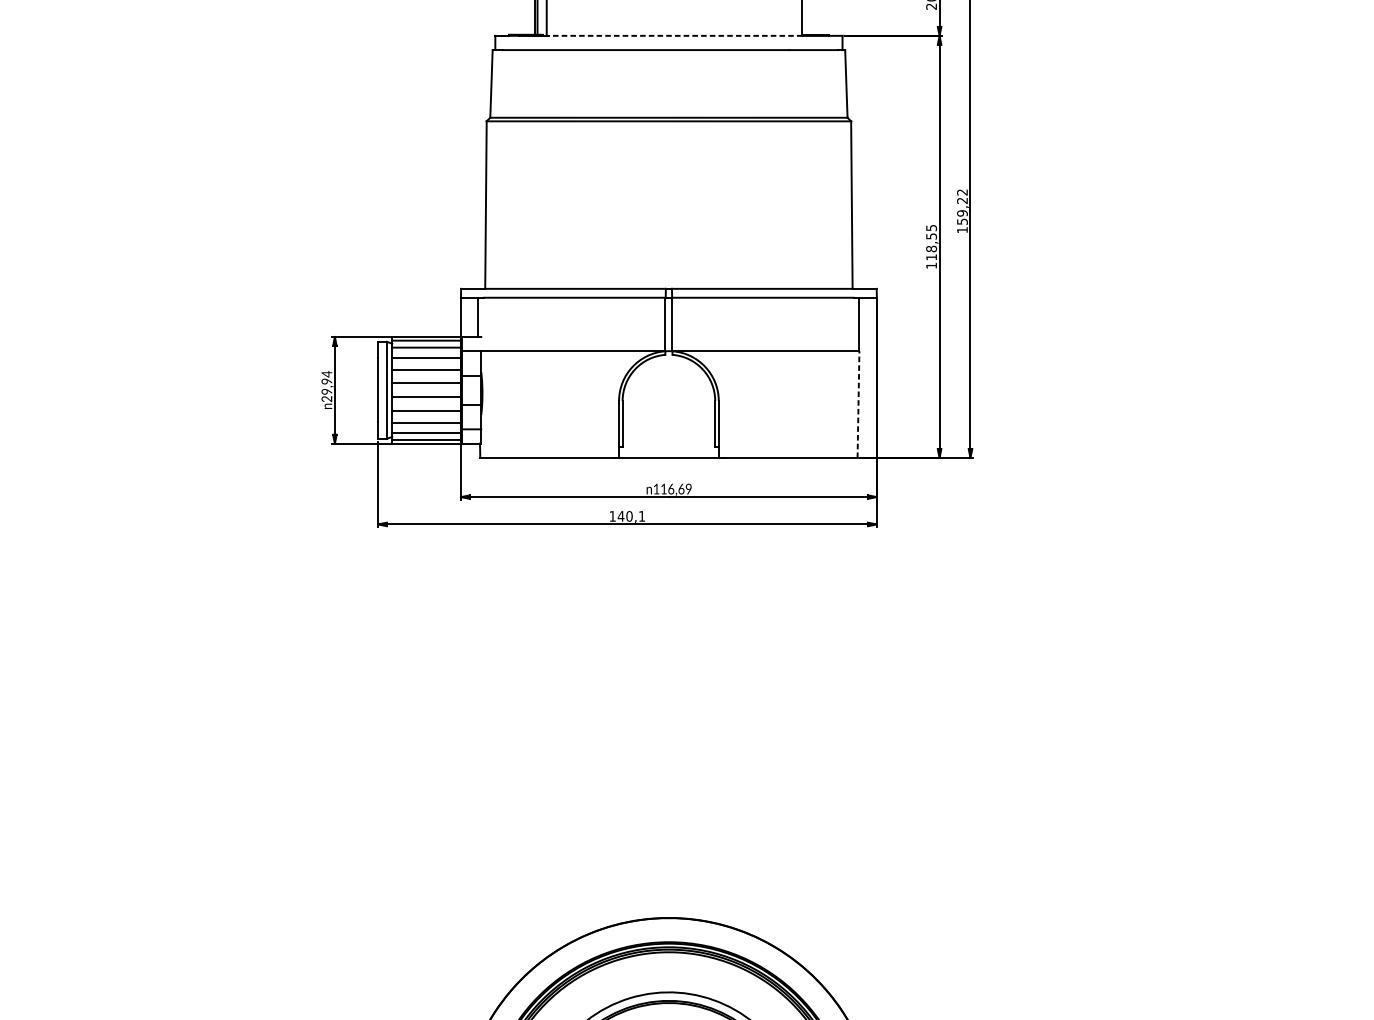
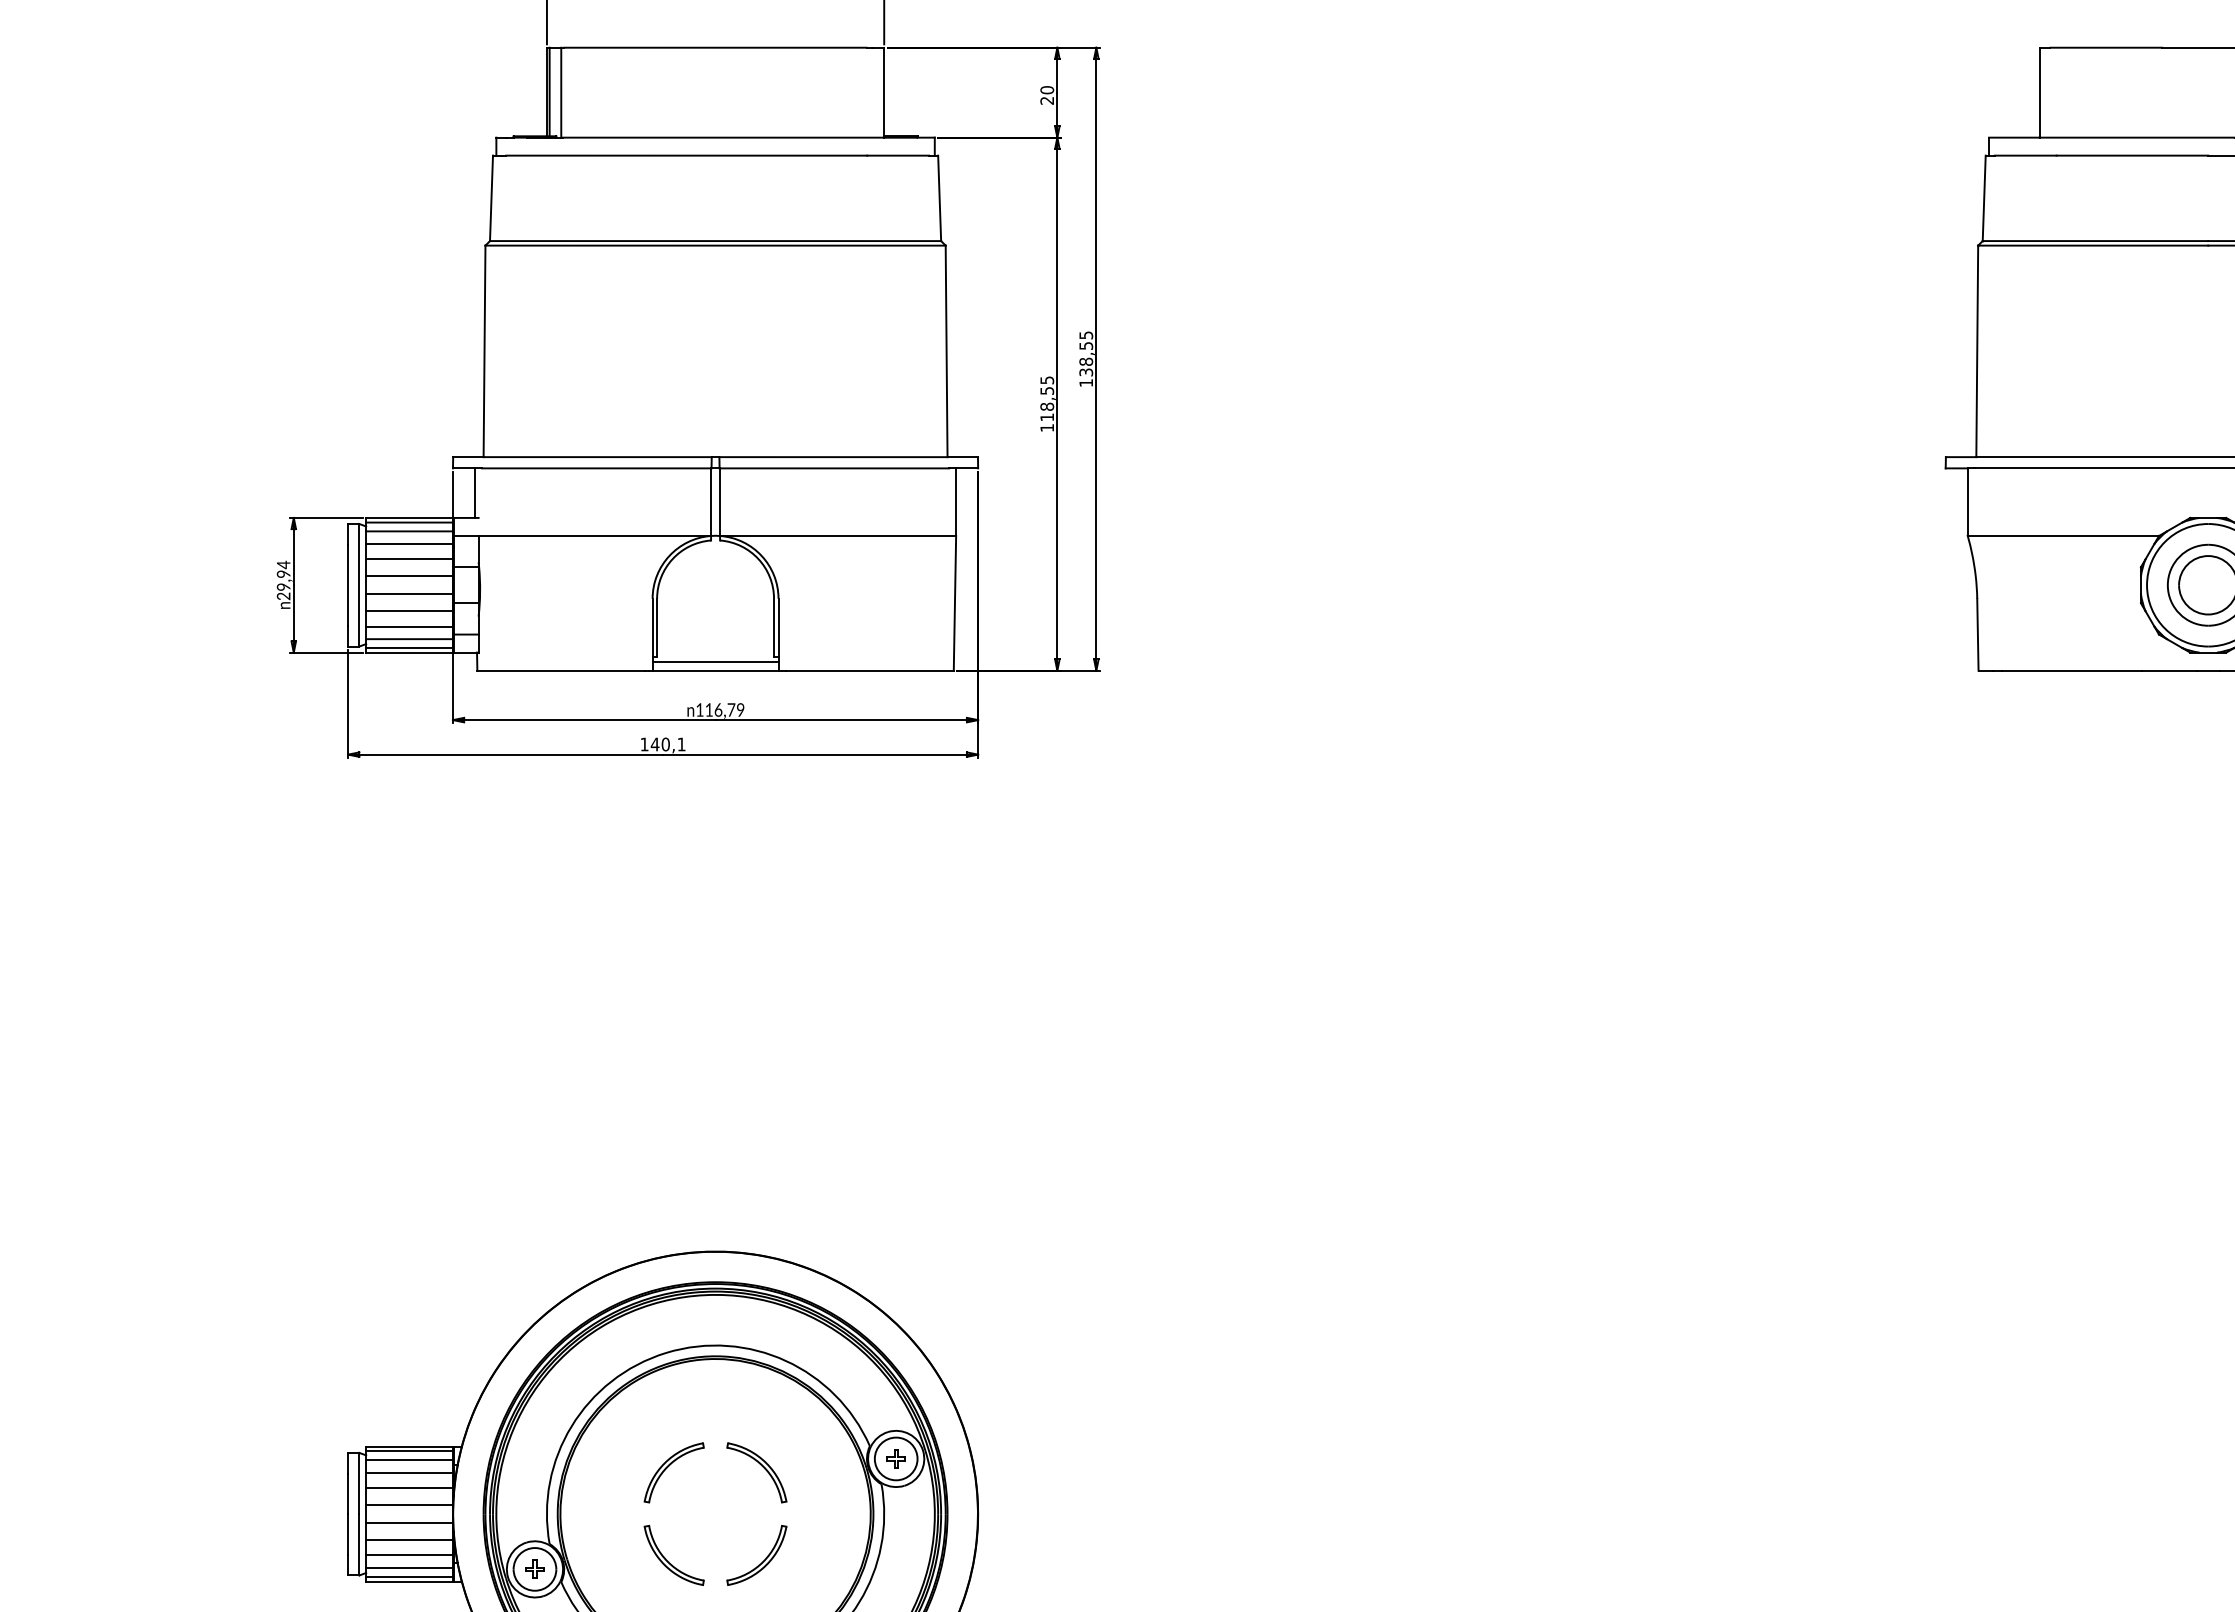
line: (675, 35) -> (723, 137), dashed -> solid
text: (962, 206) -> (1086, 353), 159,22 -> 138,55
line: (858, 403) -> (954, 602), dashed -> solid
line: (668, 450) -> (715, 661), added
text: (681, 488) -> (731, 709), 116,69 -> 116,79

